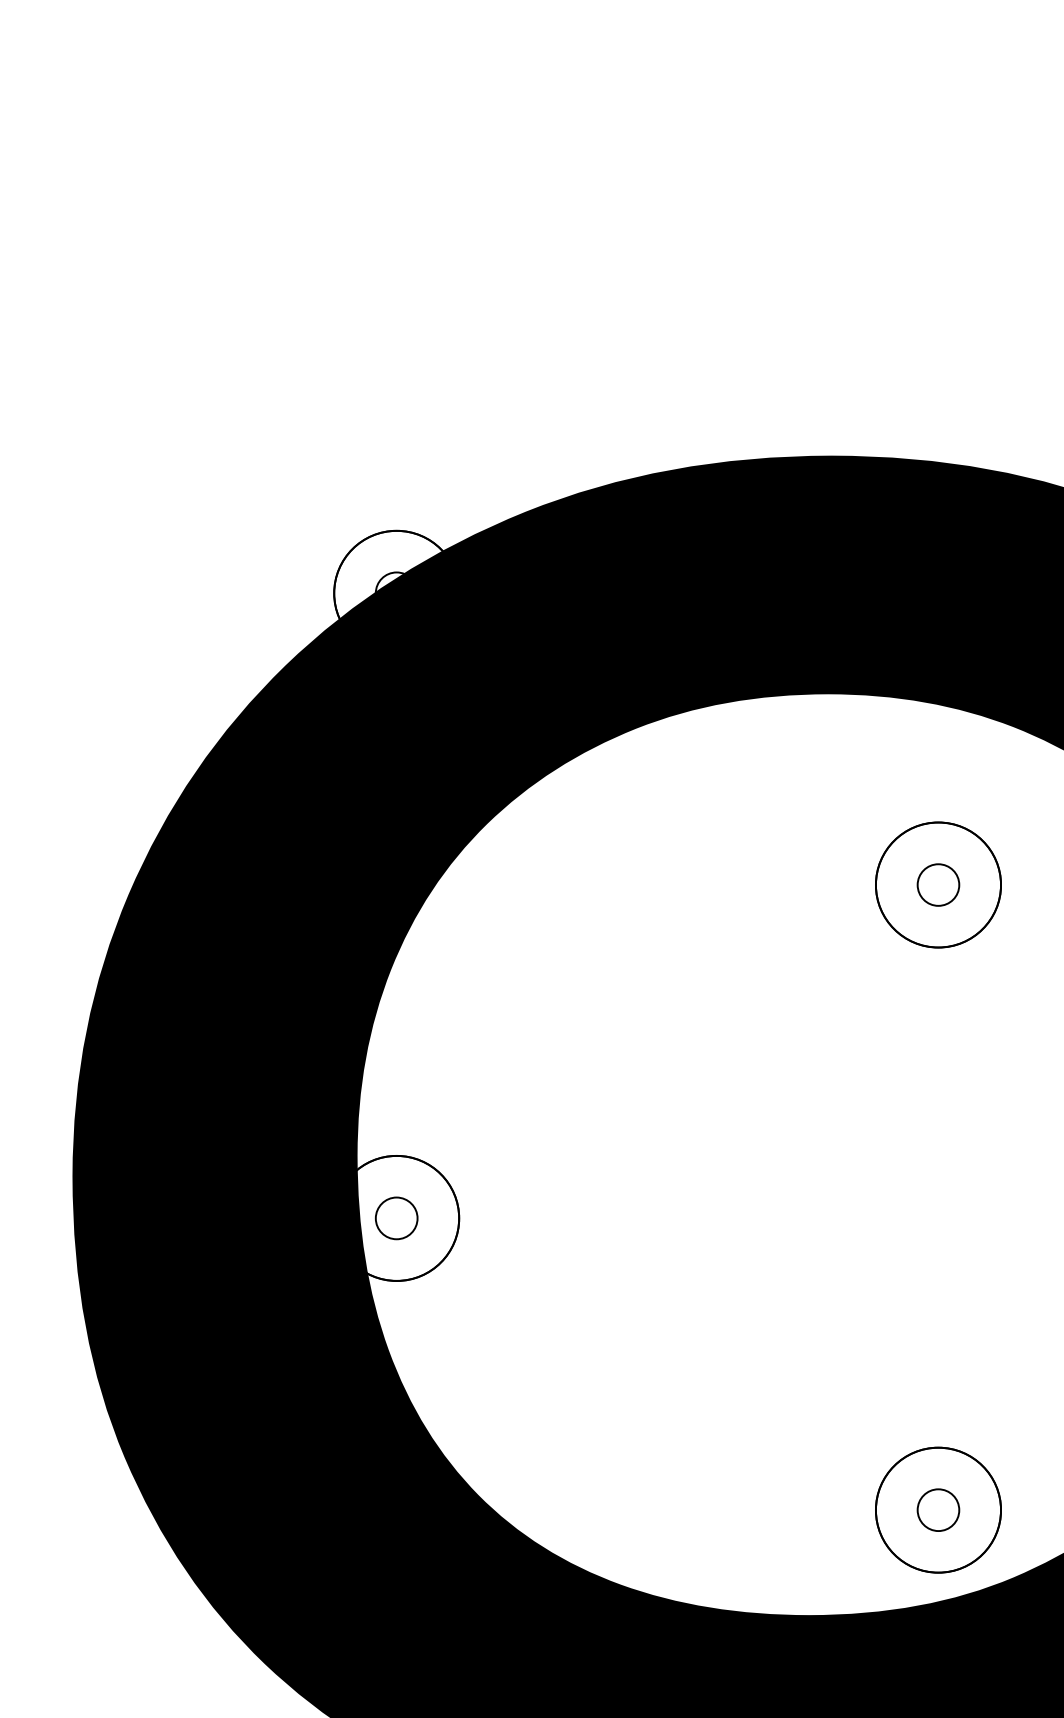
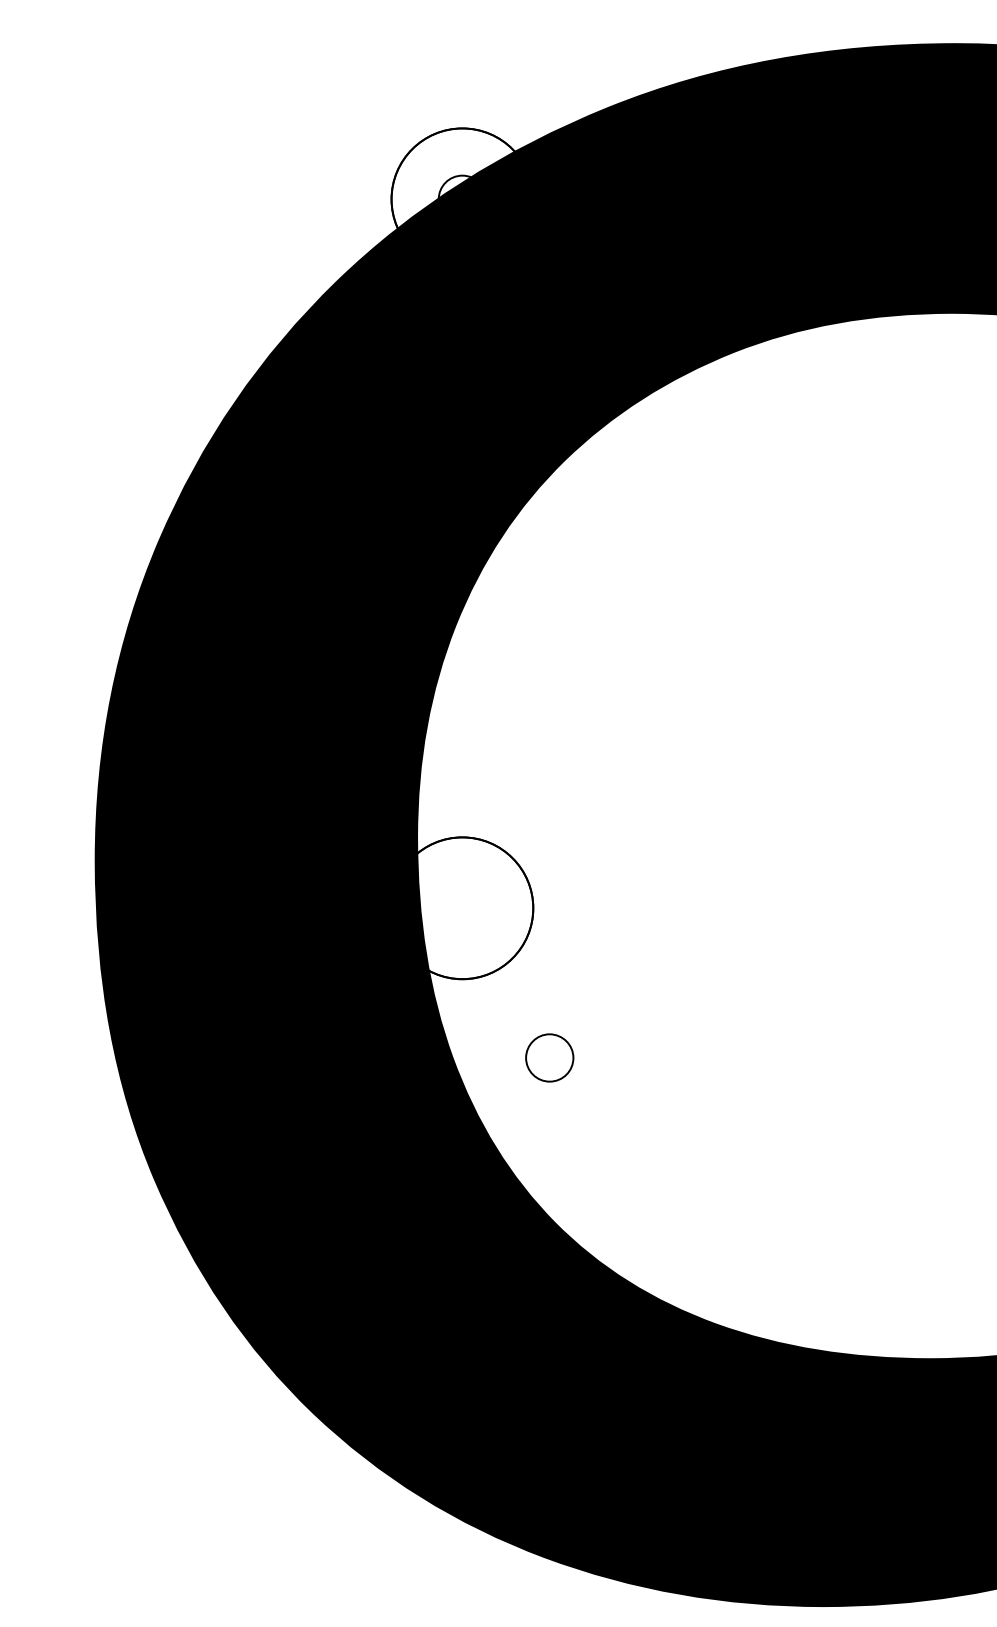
part: (396, 1218) -> (549, 1058), moved

